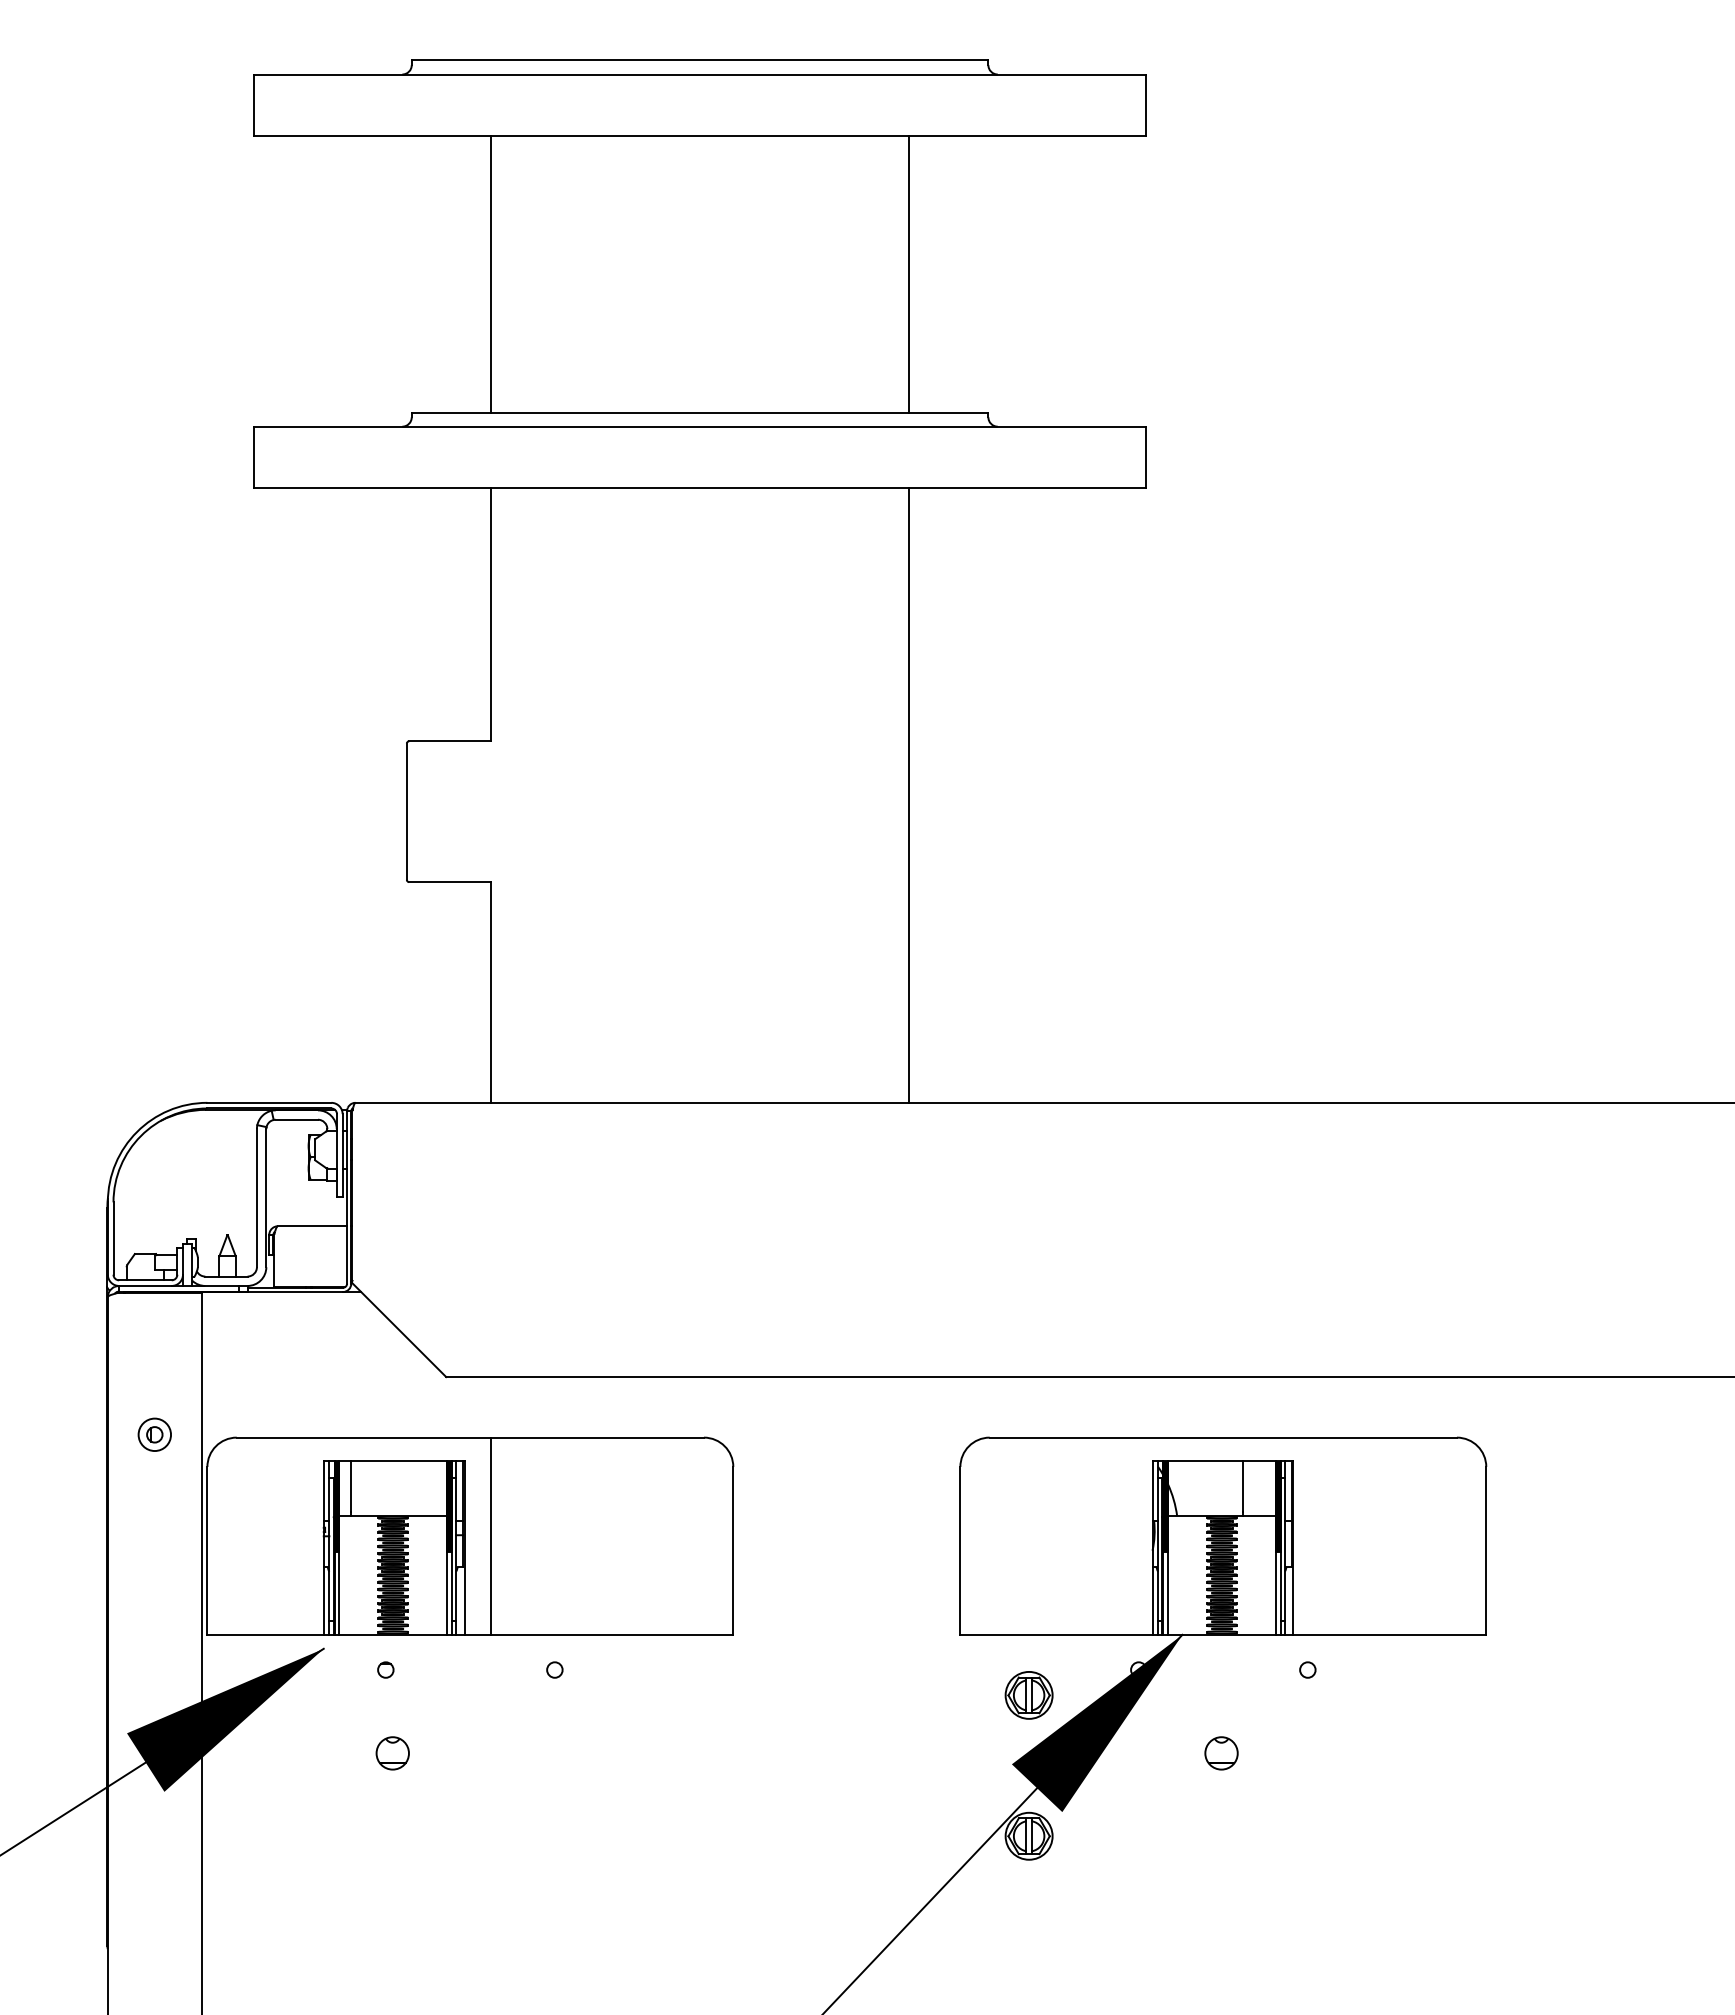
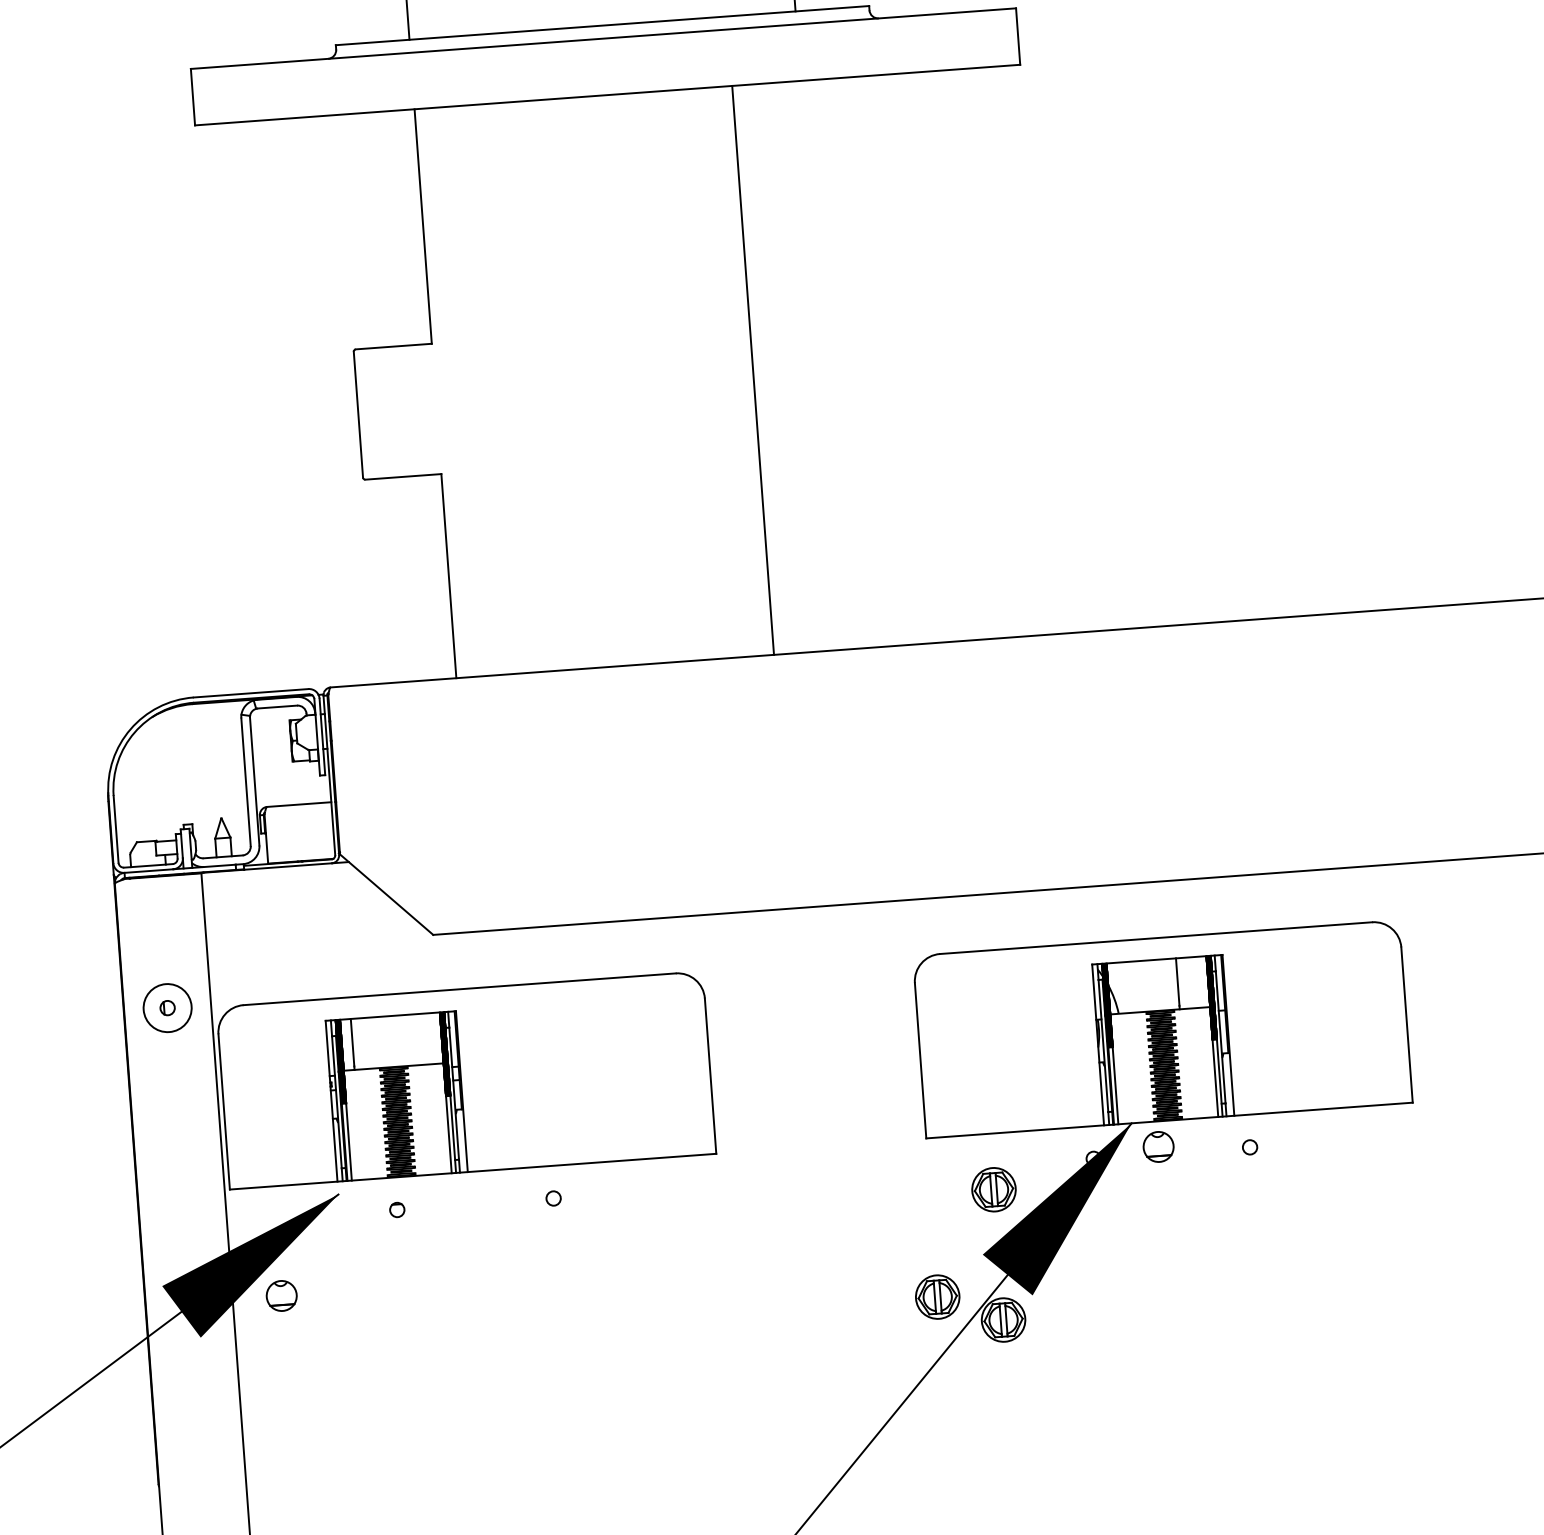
line: (908, 794) -> (752, 369), moved
circle: (154, 1434) -> (167, 1007), size x1.6
line: (491, 1535) -> (485, 1078), removed
part: (392, 1753) -> (281, 1296), moved
part: (1221, 1753) -> (1158, 1147), moved
part: (959, 1806) -> (937, 1297), added

